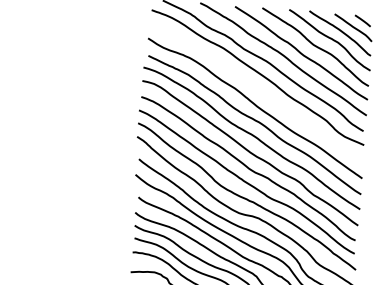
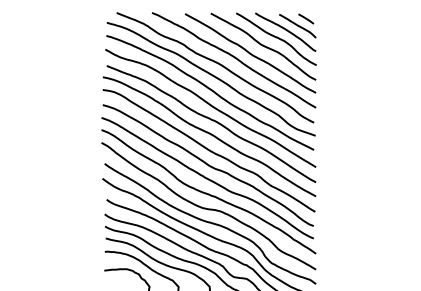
curve: (257, 90) -> (211, 91), added

